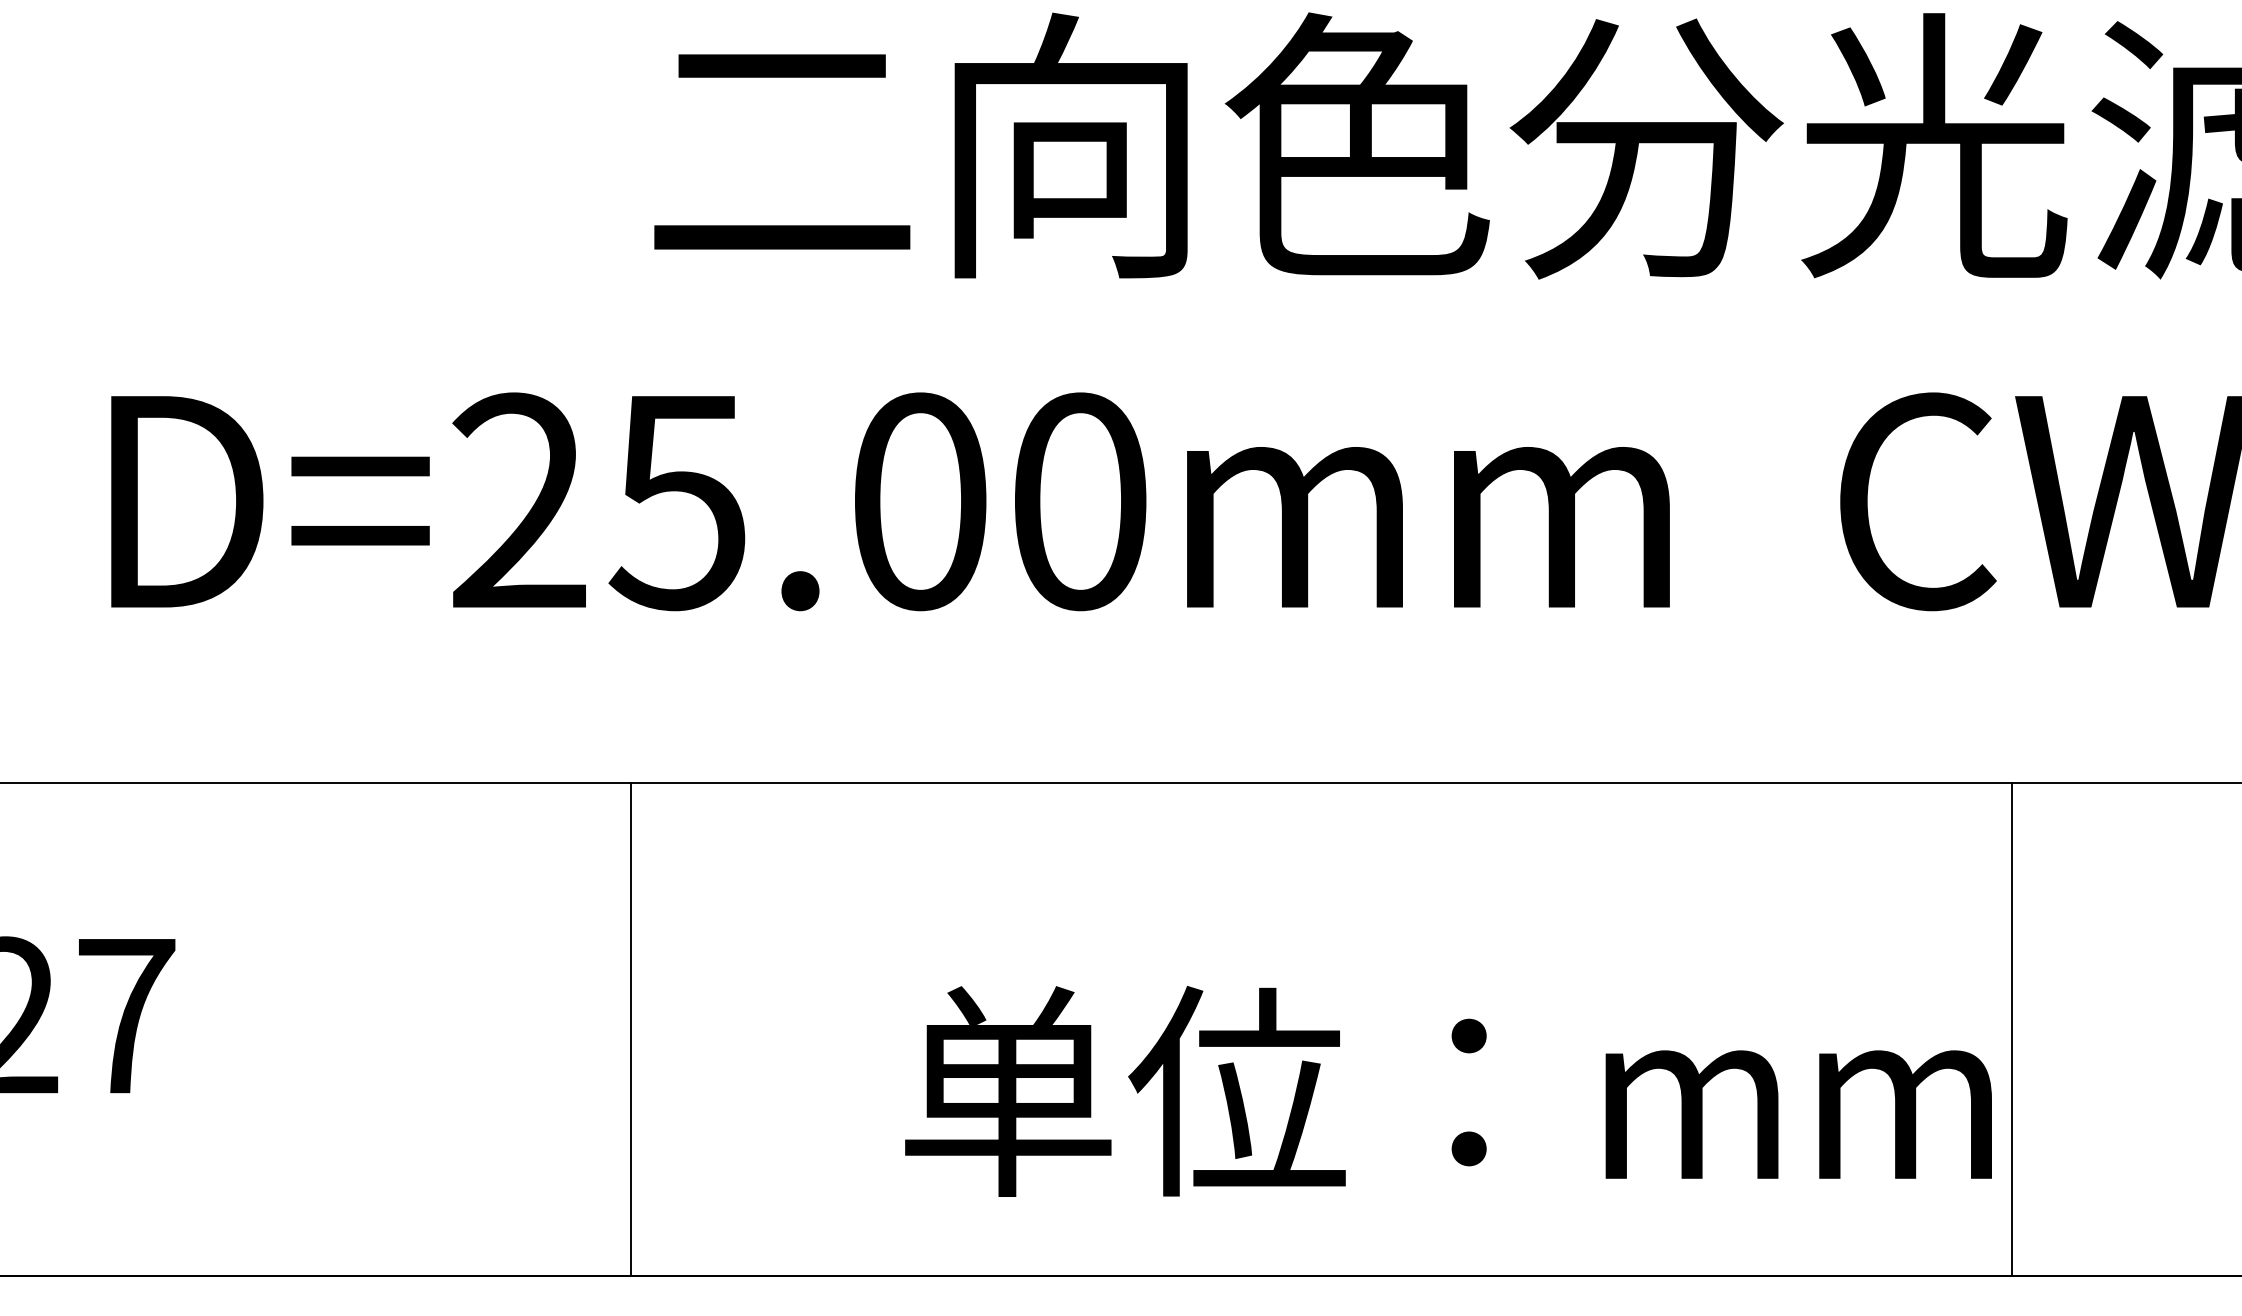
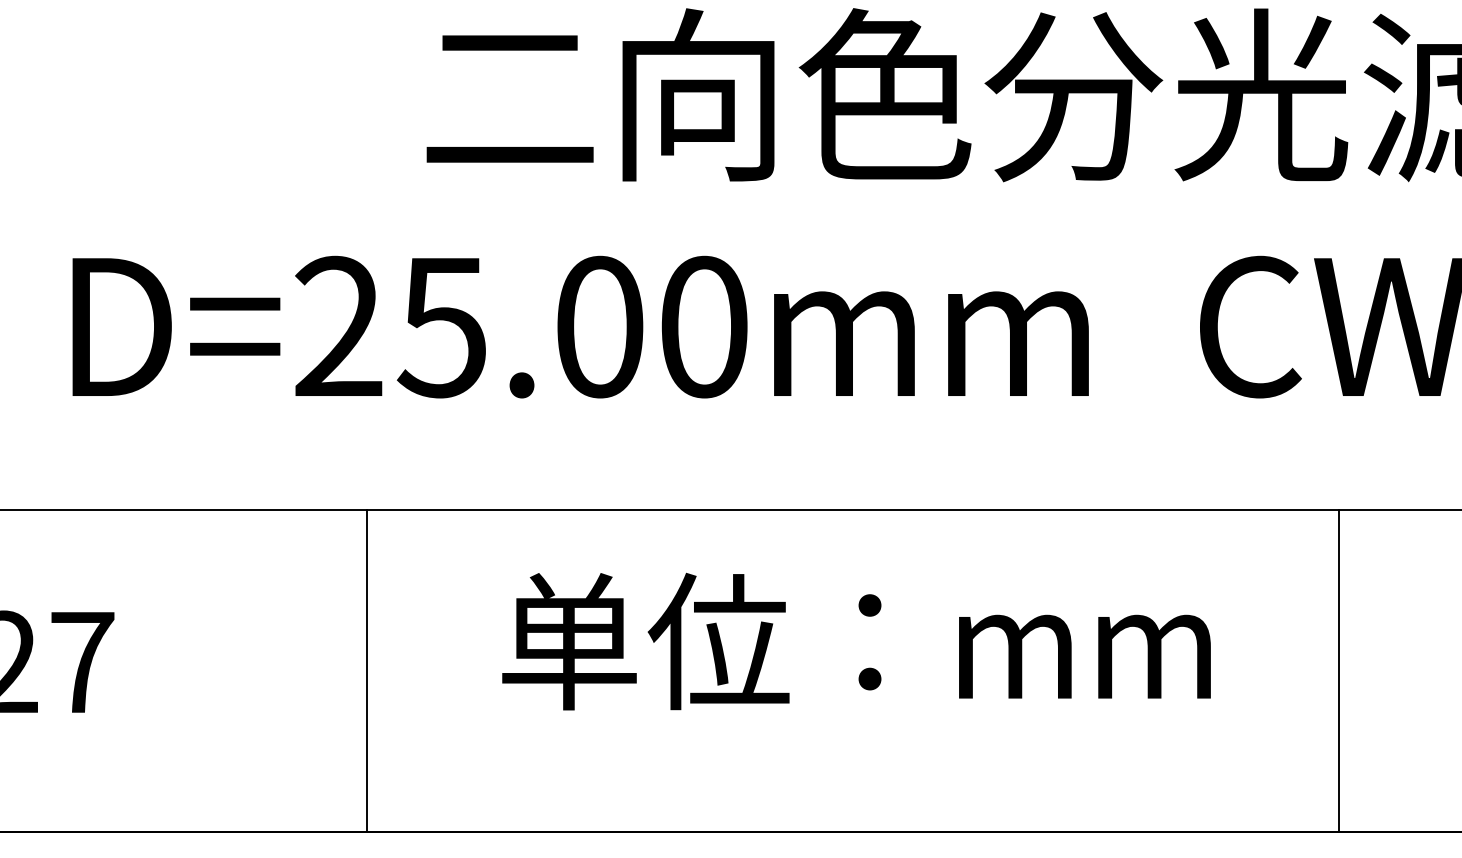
line: (630, 1029) -> (367, 671), moved
line: (2011, 1029) -> (1338, 671), moved
text: (1448, 1091) -> (856, 641), moved

